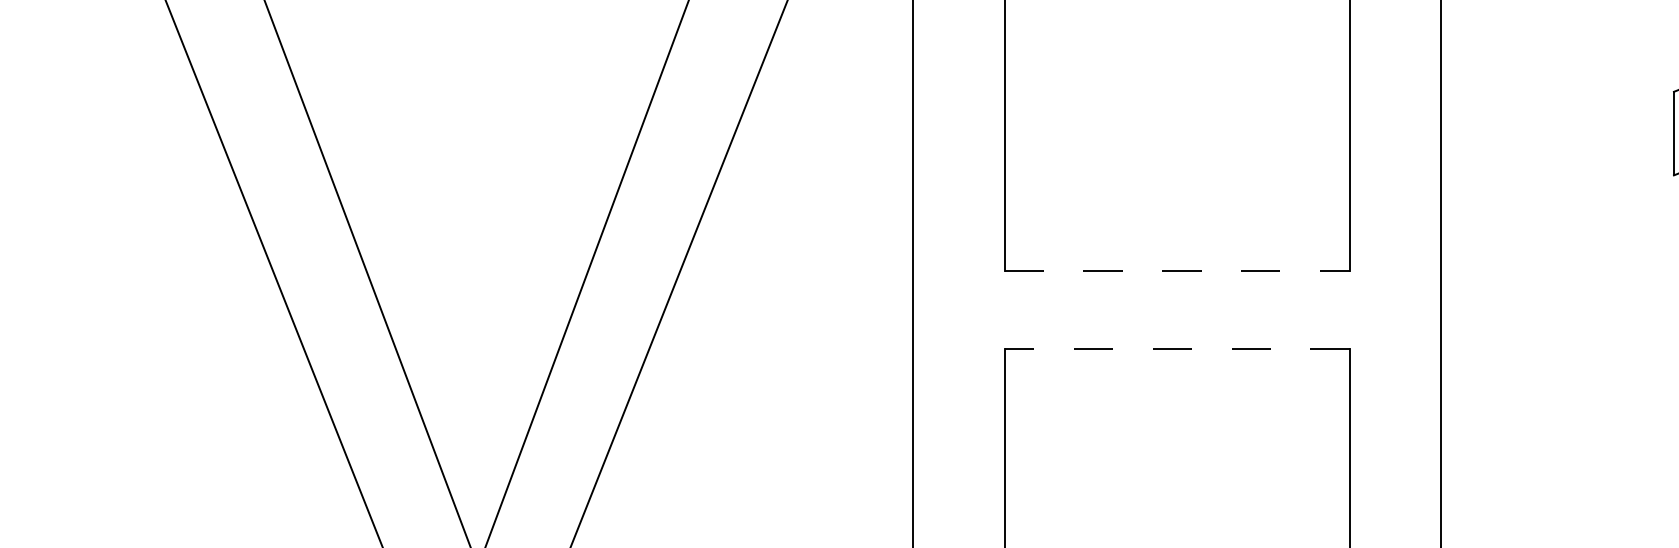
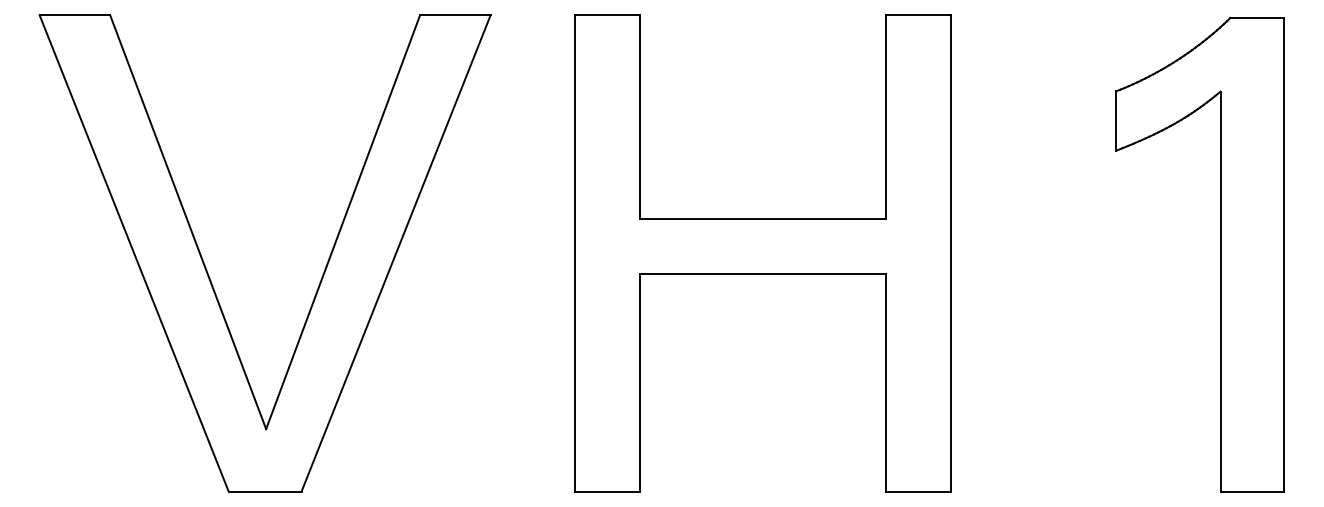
line: (1177, 270) -> (763, 218), dashed -> solid
line: (1177, 349) -> (763, 274), dashed -> solid

